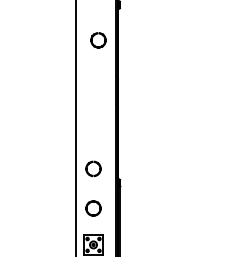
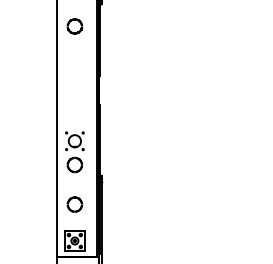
part: (98, 40) -> (74, 26), moved
part: (93, 145) -> (74, 141), added

